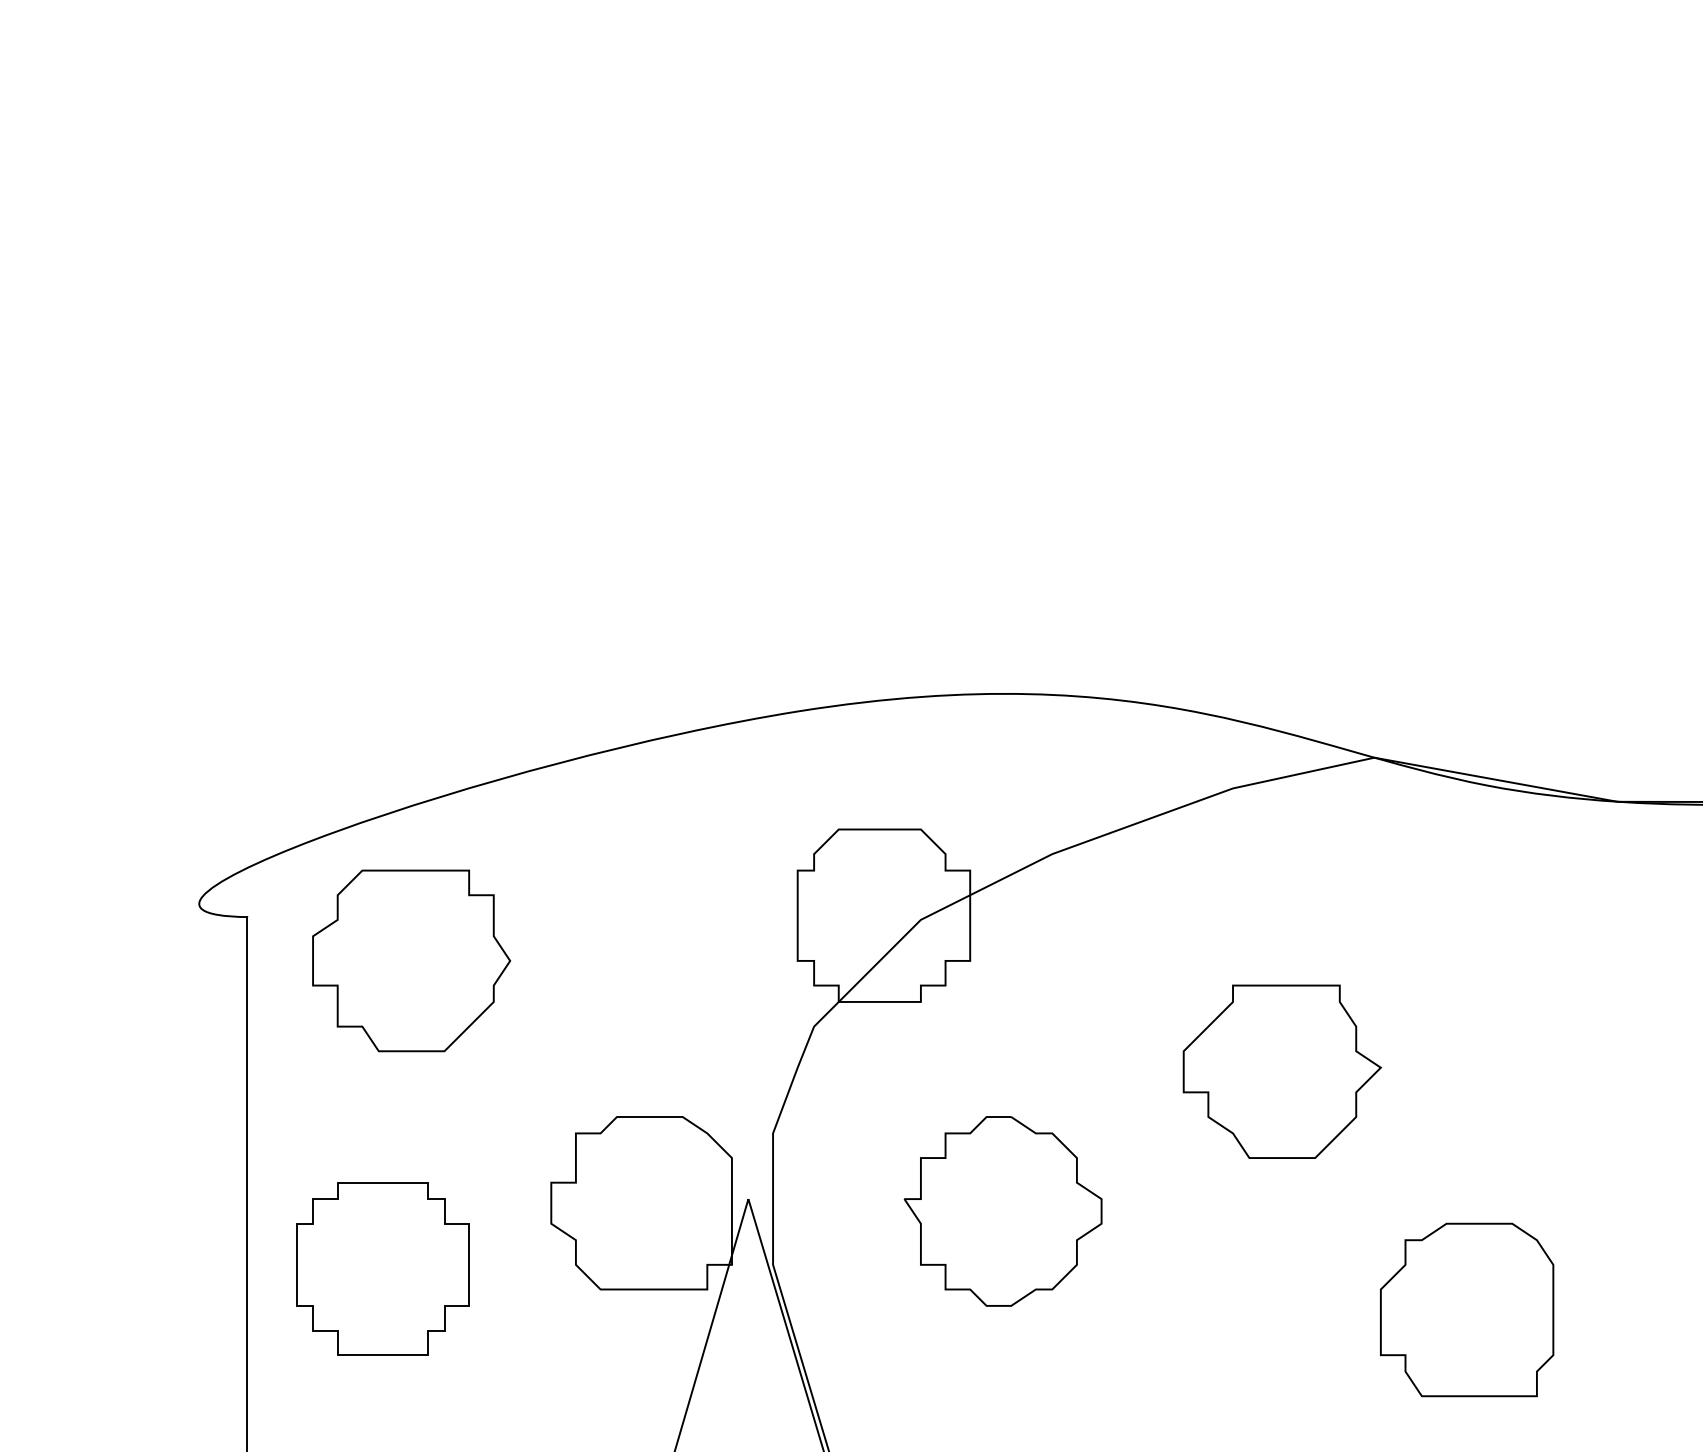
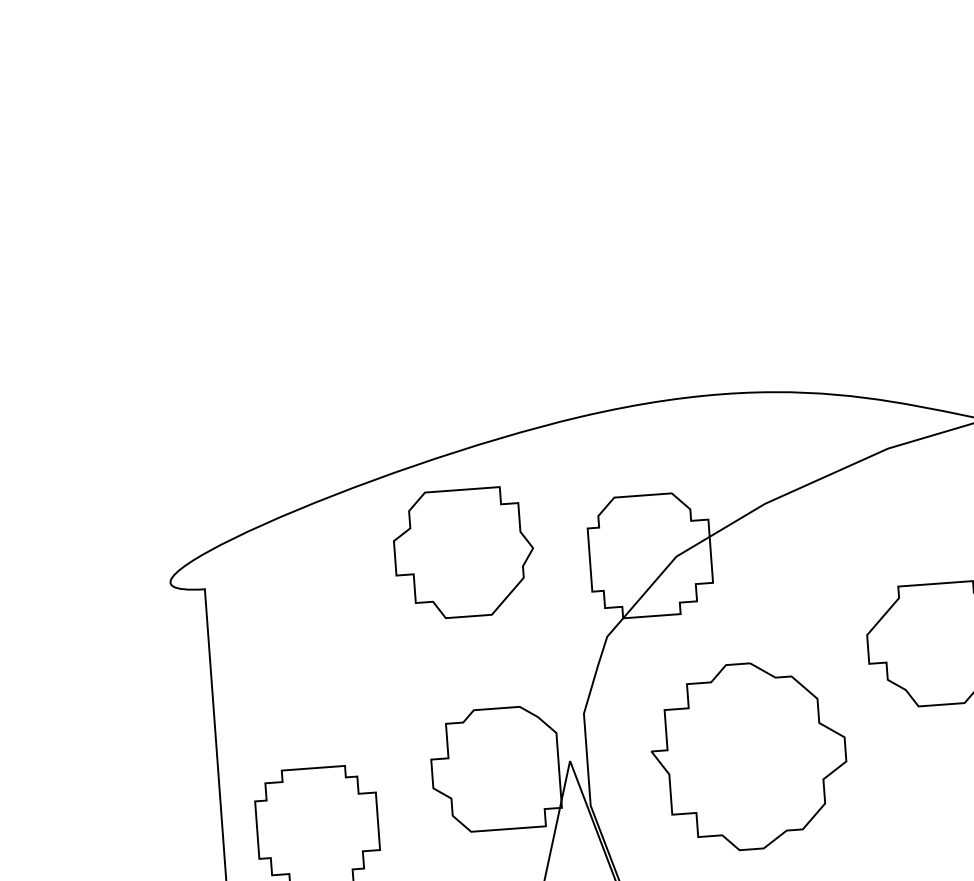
part: (411, 960) -> (464, 552), moved
part: (1002, 1211) -> (748, 756), size x1.4

